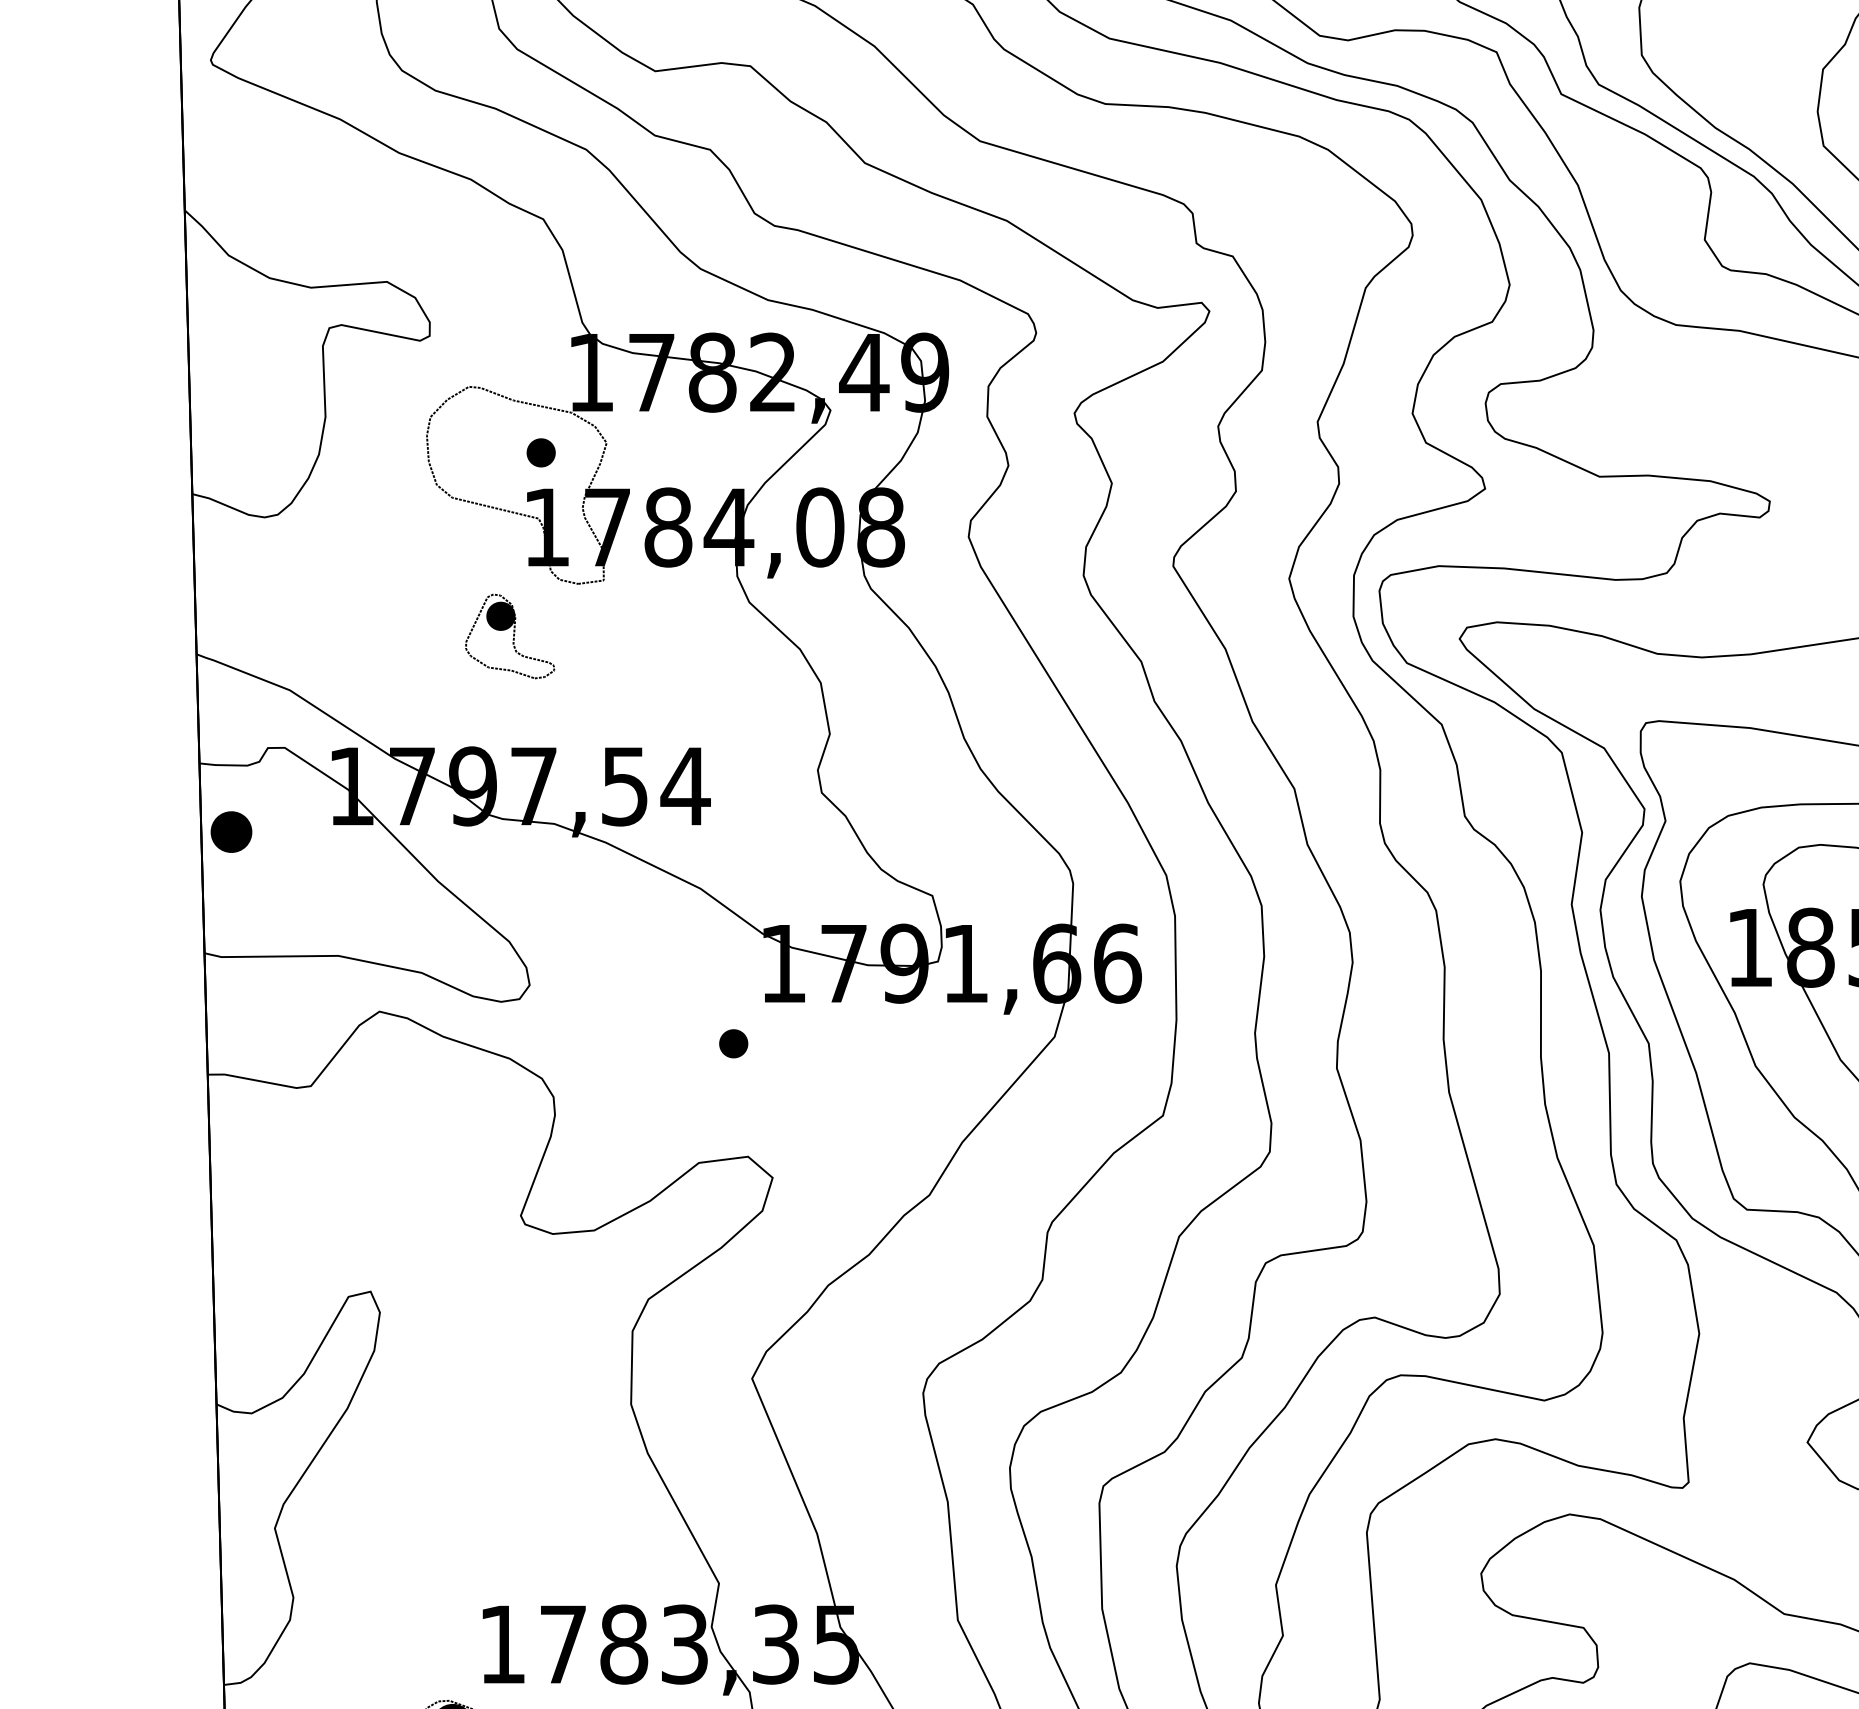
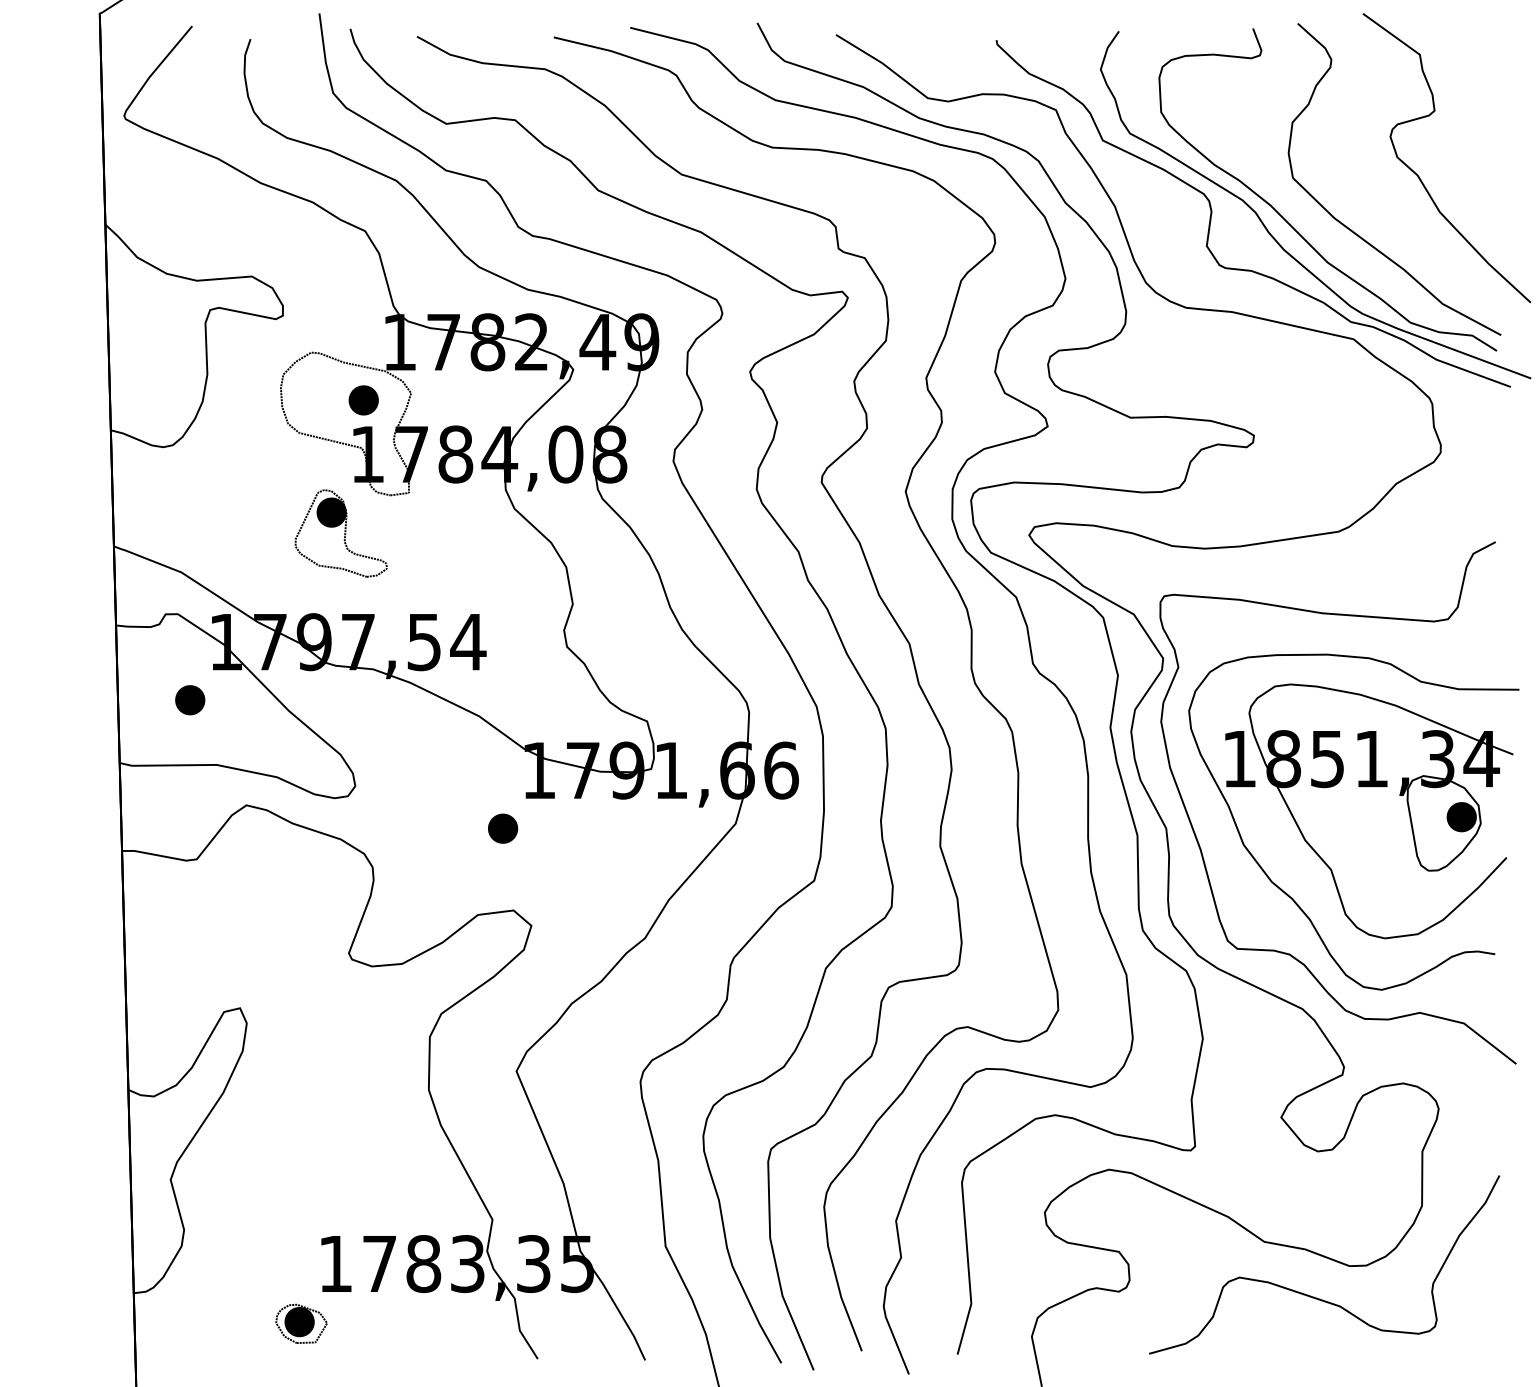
part: (540, 452) -> (363, 400), size x1.43
part: (509, 636) -> (340, 533), size x1.43
part: (231, 832) -> (190, 700), moved
part: (734, 1043) -> (503, 828), size x1.43

